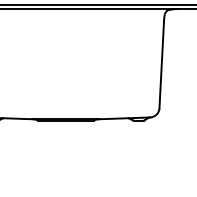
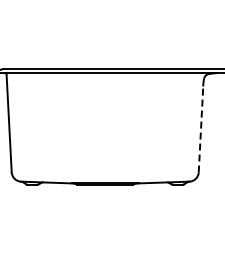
line: (162, 65) -> (201, 129), solid -> dashed

